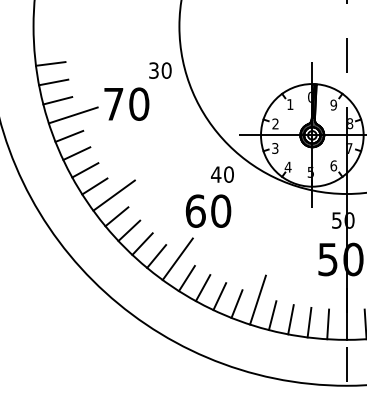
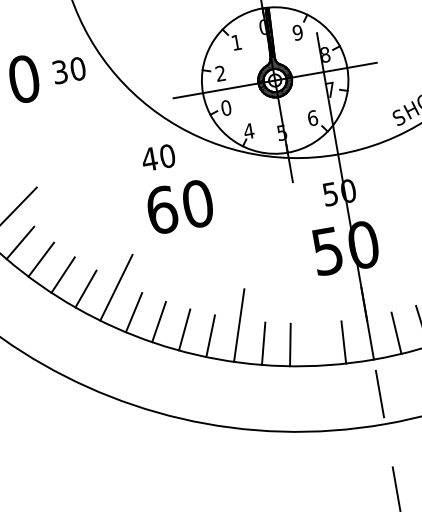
text: (160, 70) -> (69, 70), moved
text: (275, 148) -> (226, 108), 3 -> 0
text: (208, 210) -> (179, 206), moved
line: (309, 322) -> (317, 344), removed

